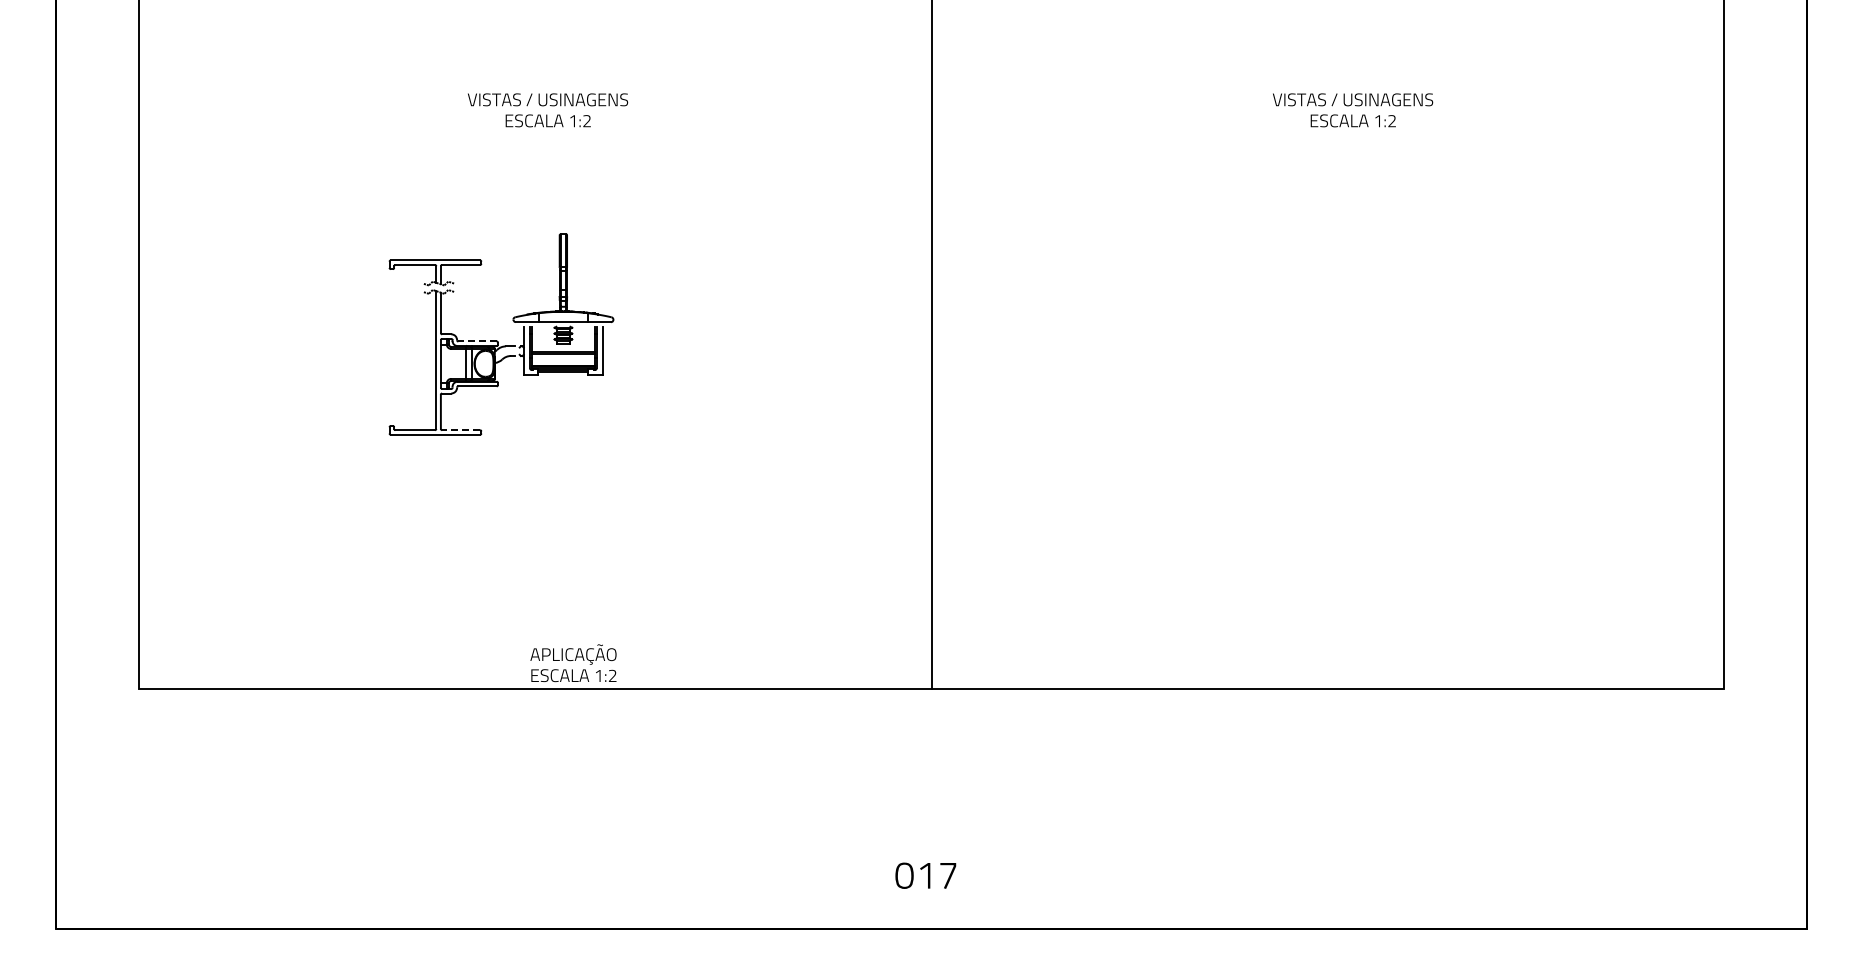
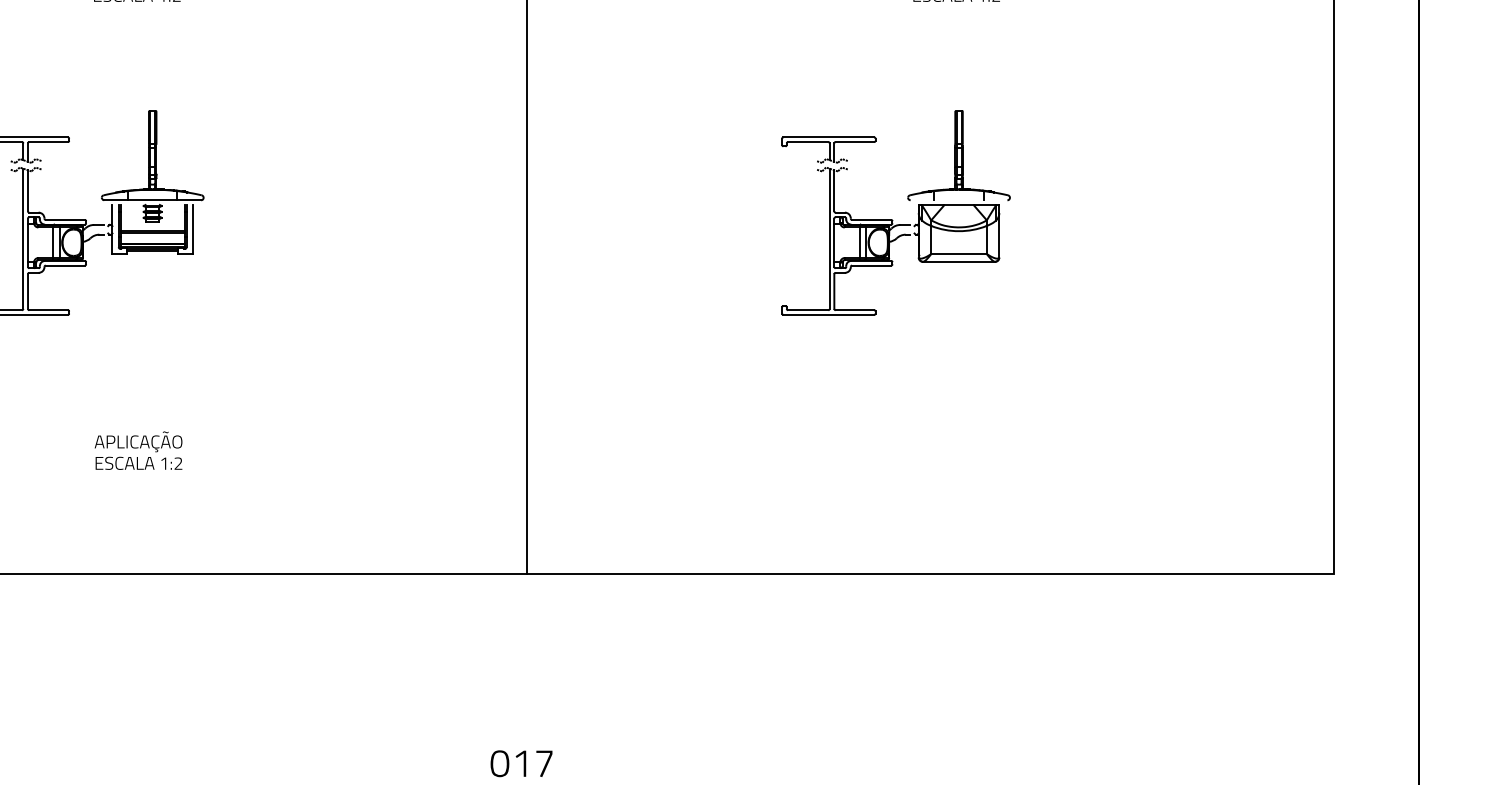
part: (1289, 340) -> (891, 218), added
line: (477, 341) -> (65, 219), dashed -> solid
line: (461, 430) -> (48, 310), dashed -> solid
text: (573, 663) -> (138, 450), moved

